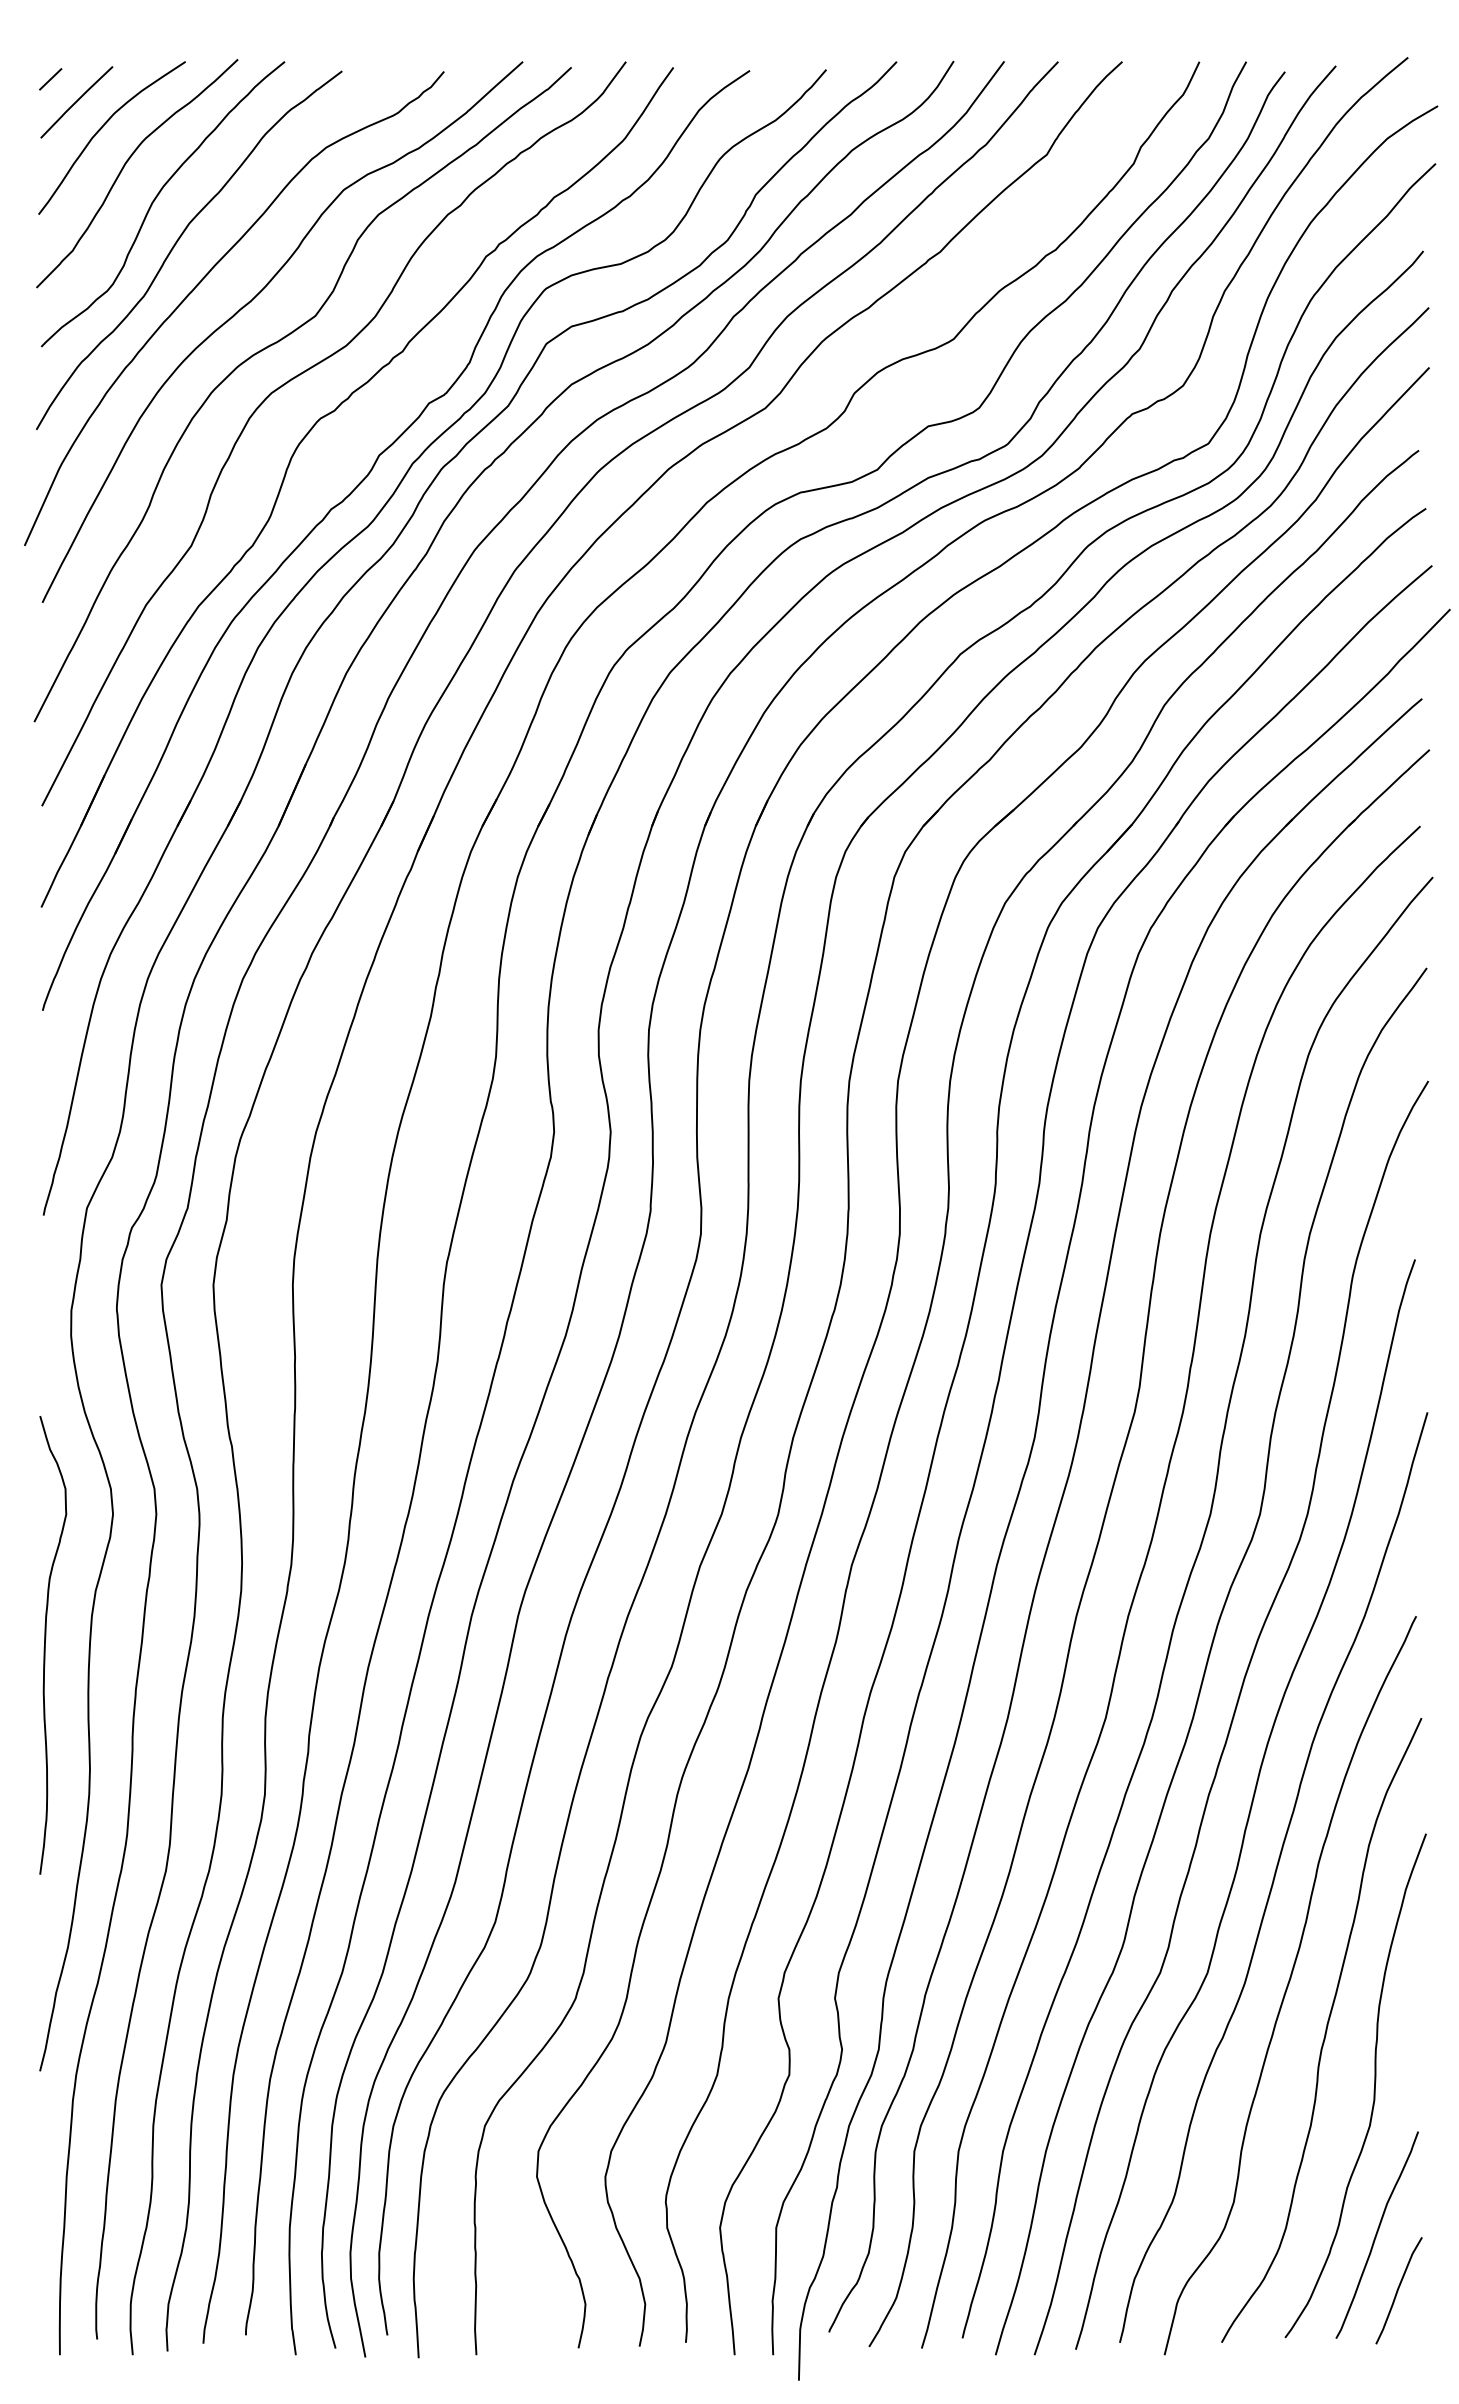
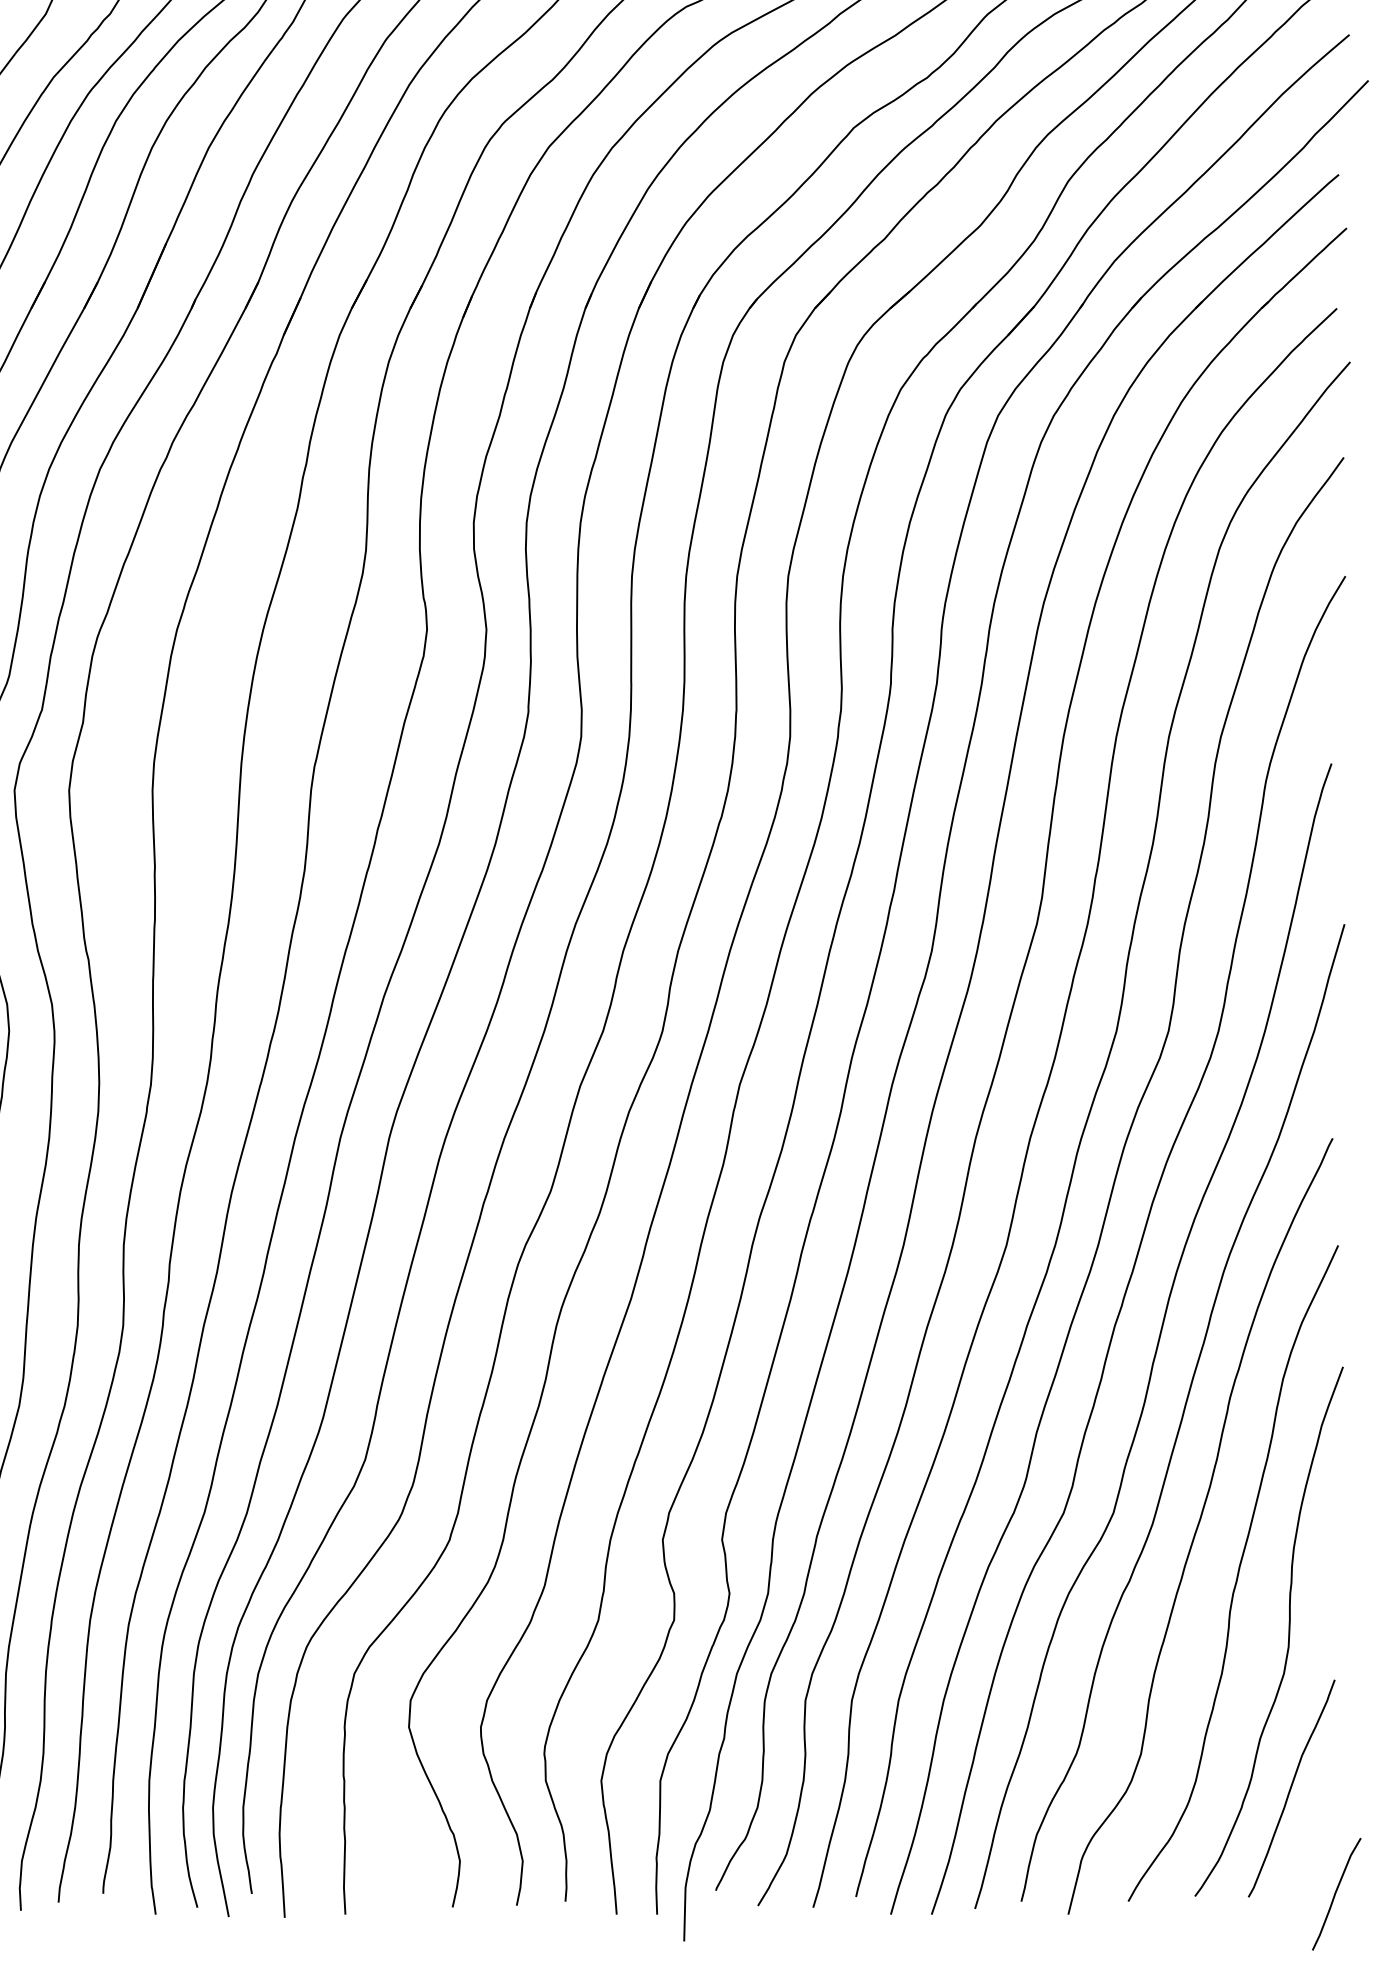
curve: (1398, 2290) -> (1336, 1893), moved

